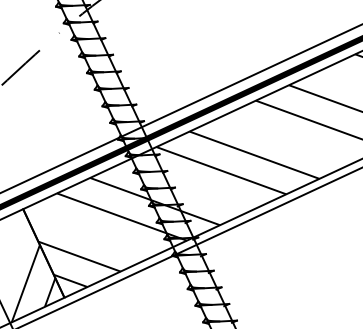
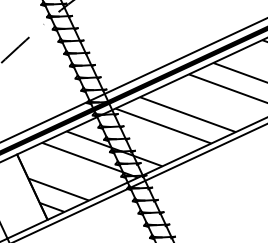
hatch: (33, 283) -> (24, 209), removed

